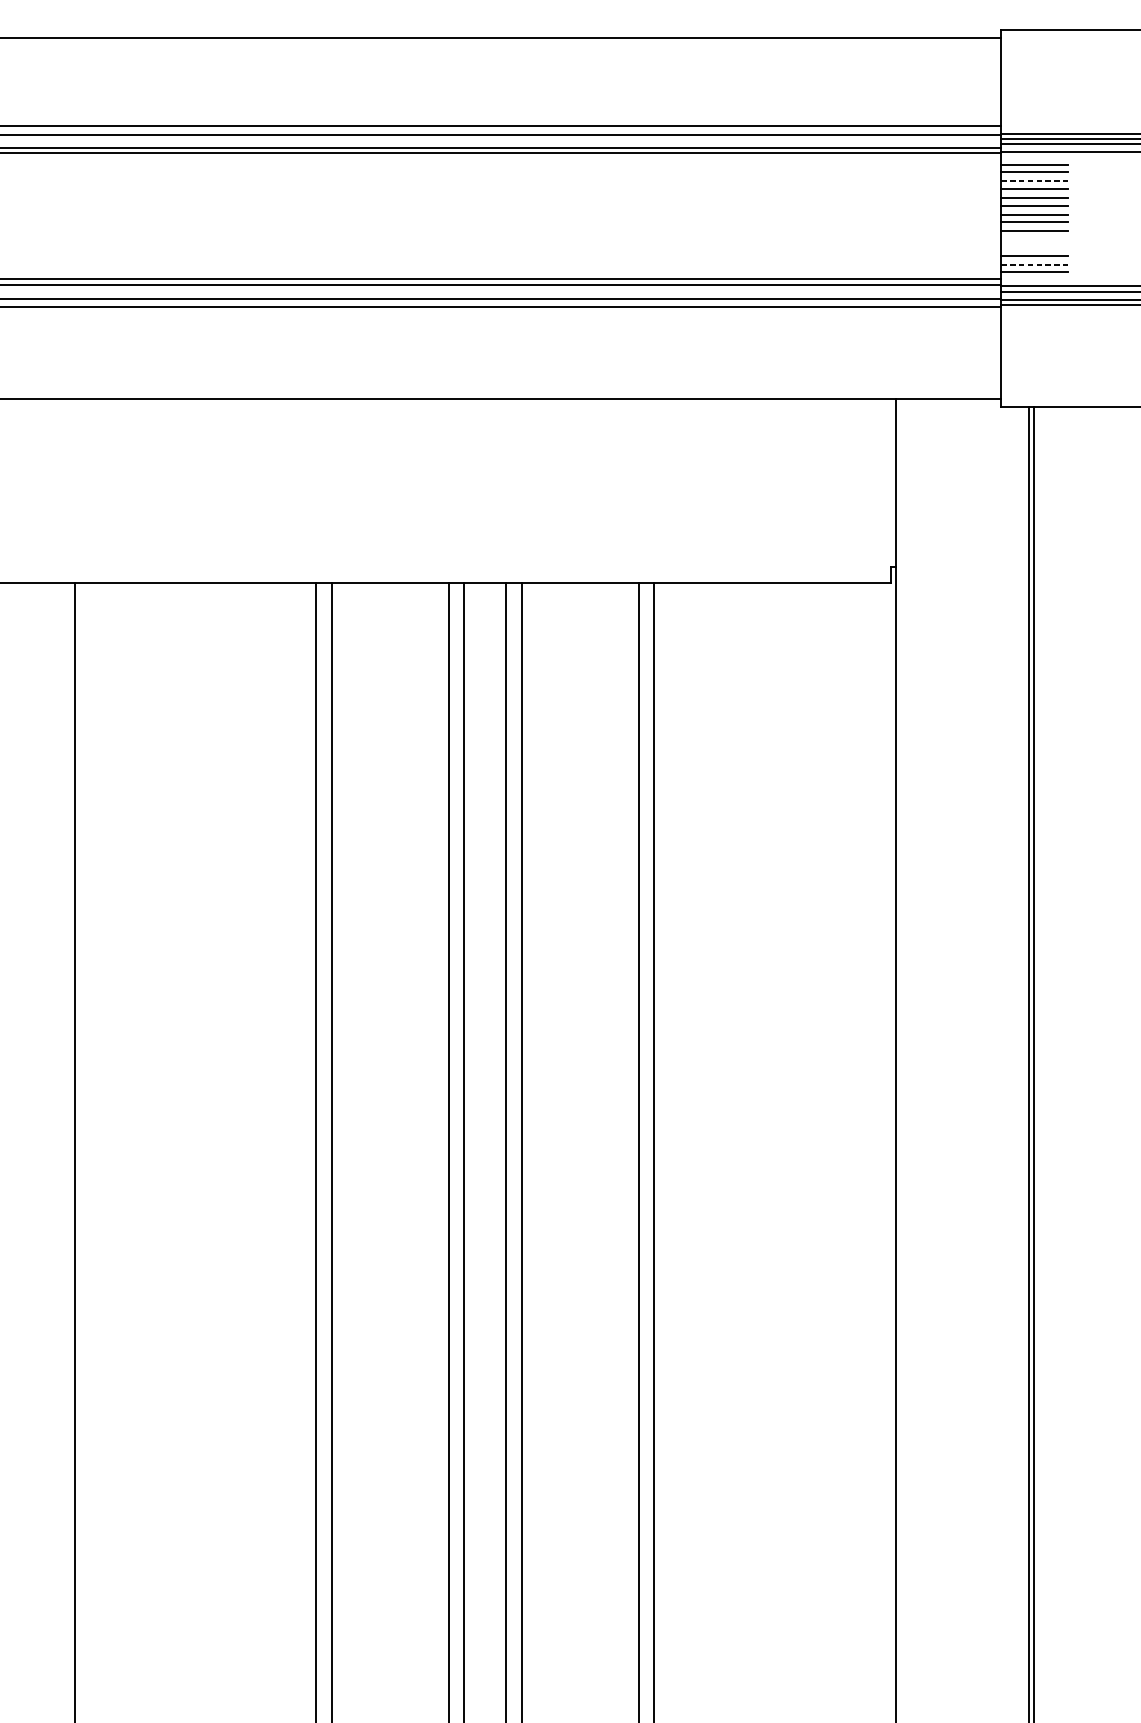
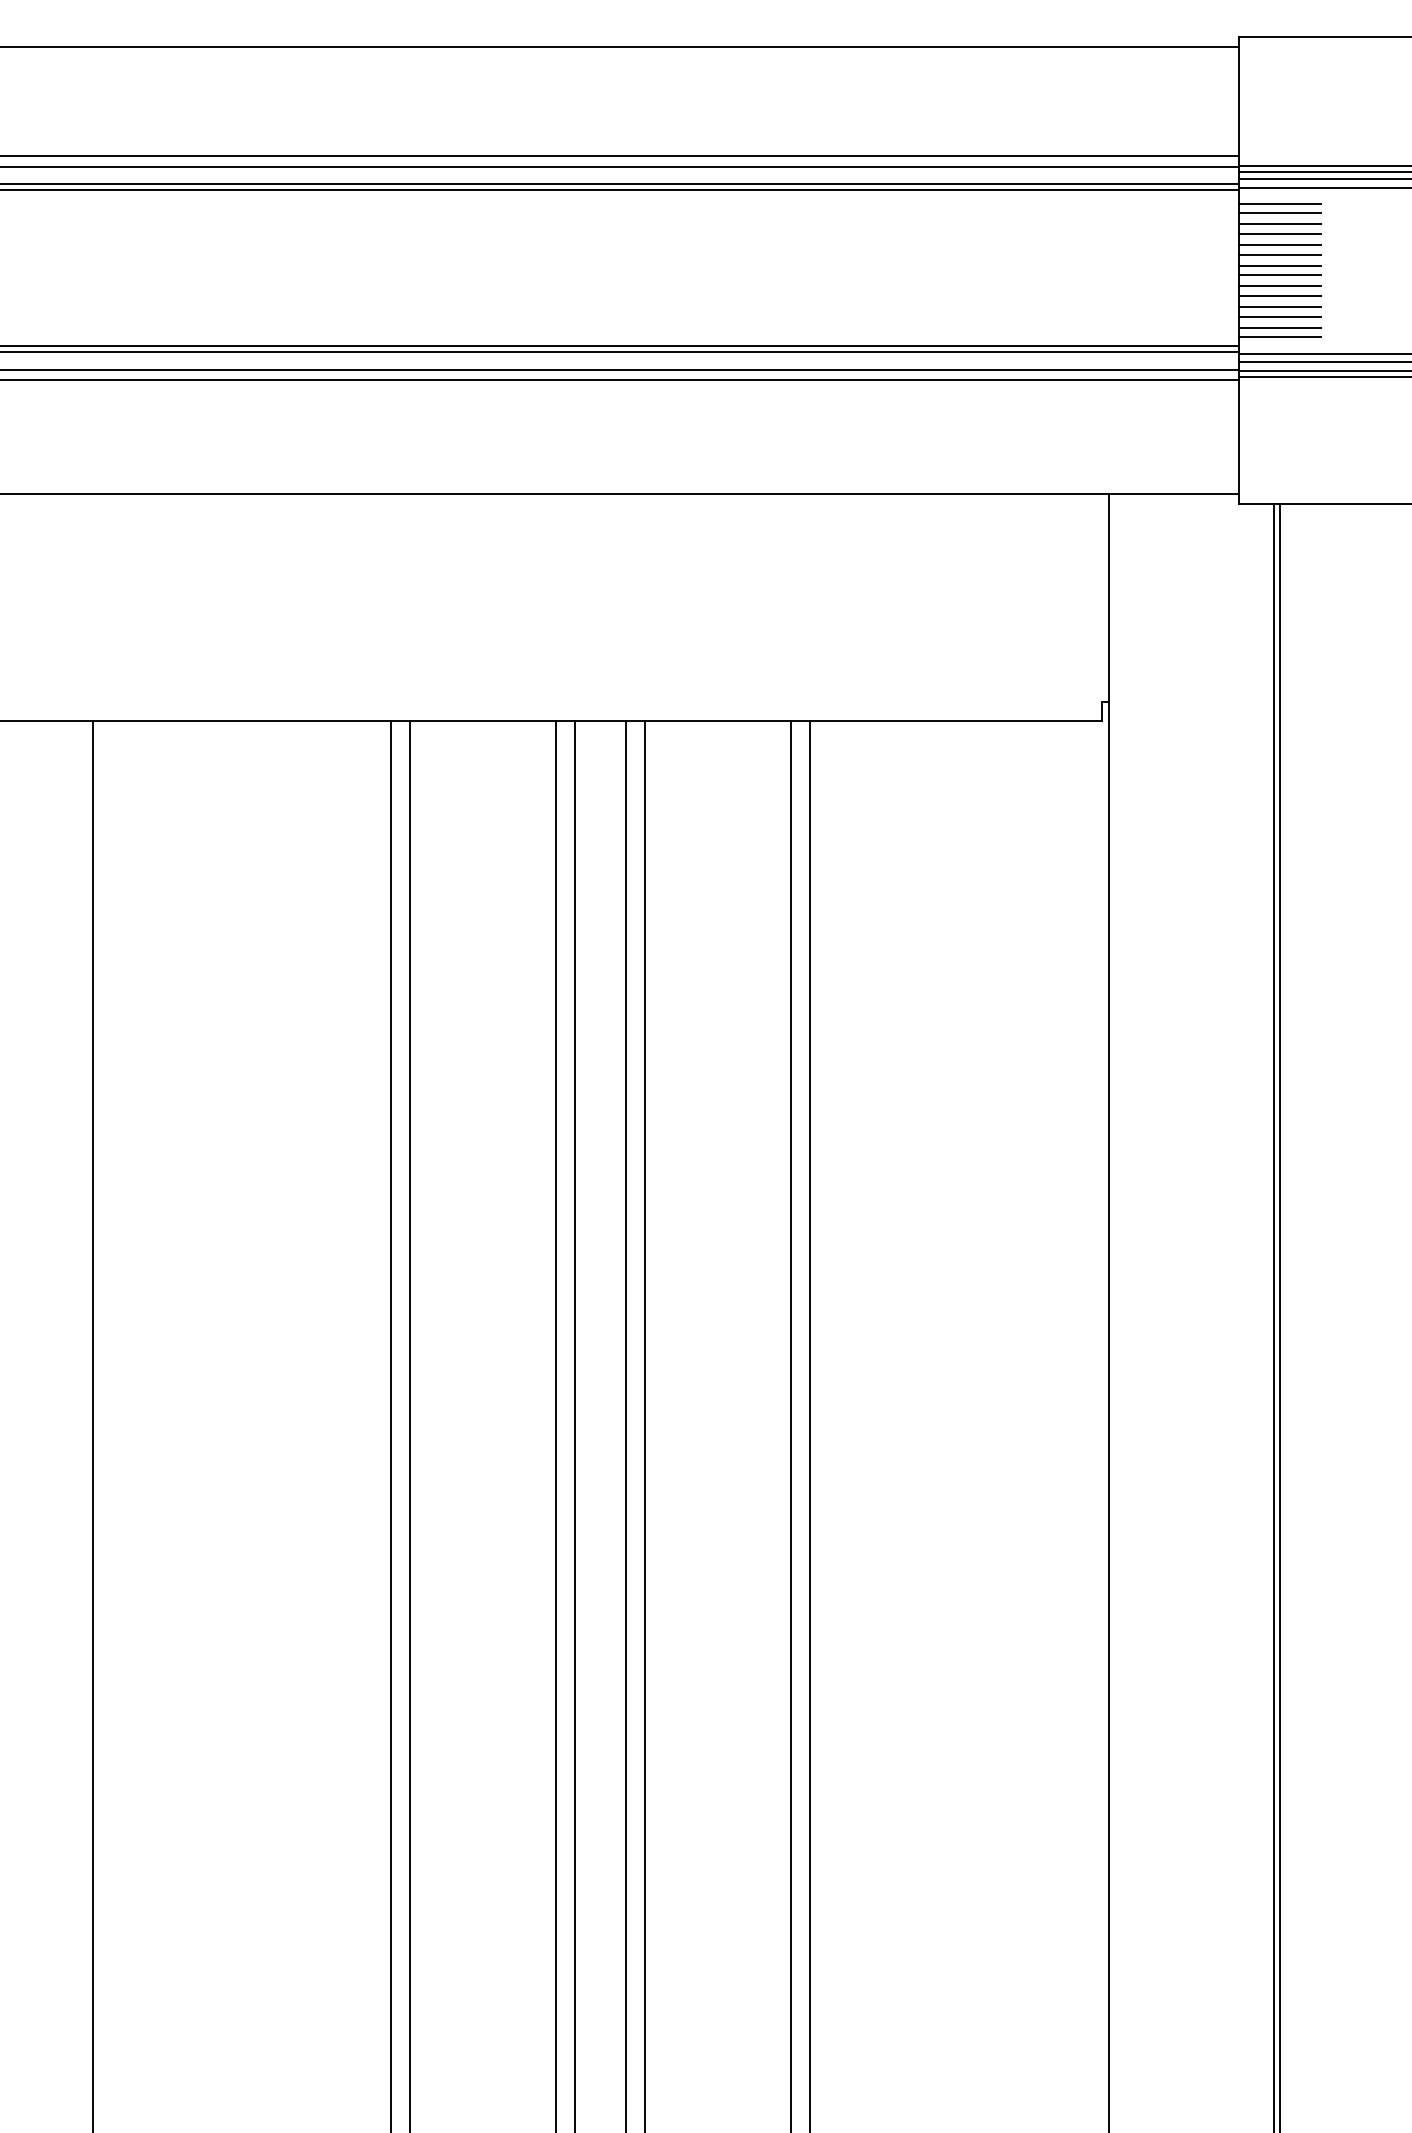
line: (1034, 181) -> (1280, 224), dashed -> solid
line: (1033, 238) -> (1279, 295), added
line: (1033, 248) -> (1279, 307), added
line: (1034, 264) -> (1280, 327), dashed -> solid

